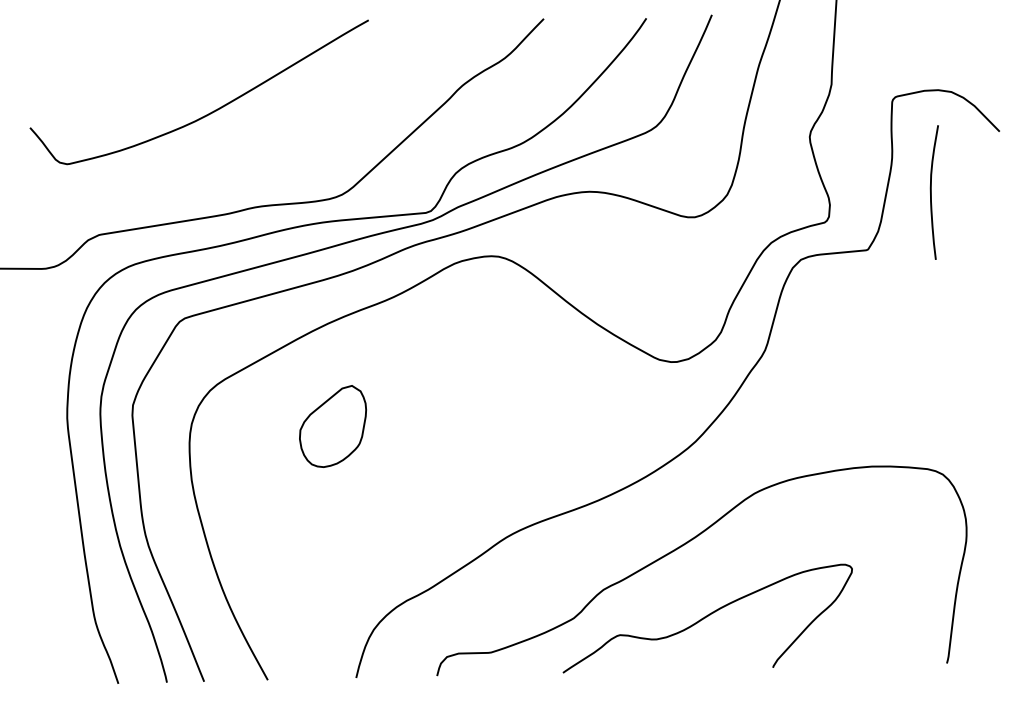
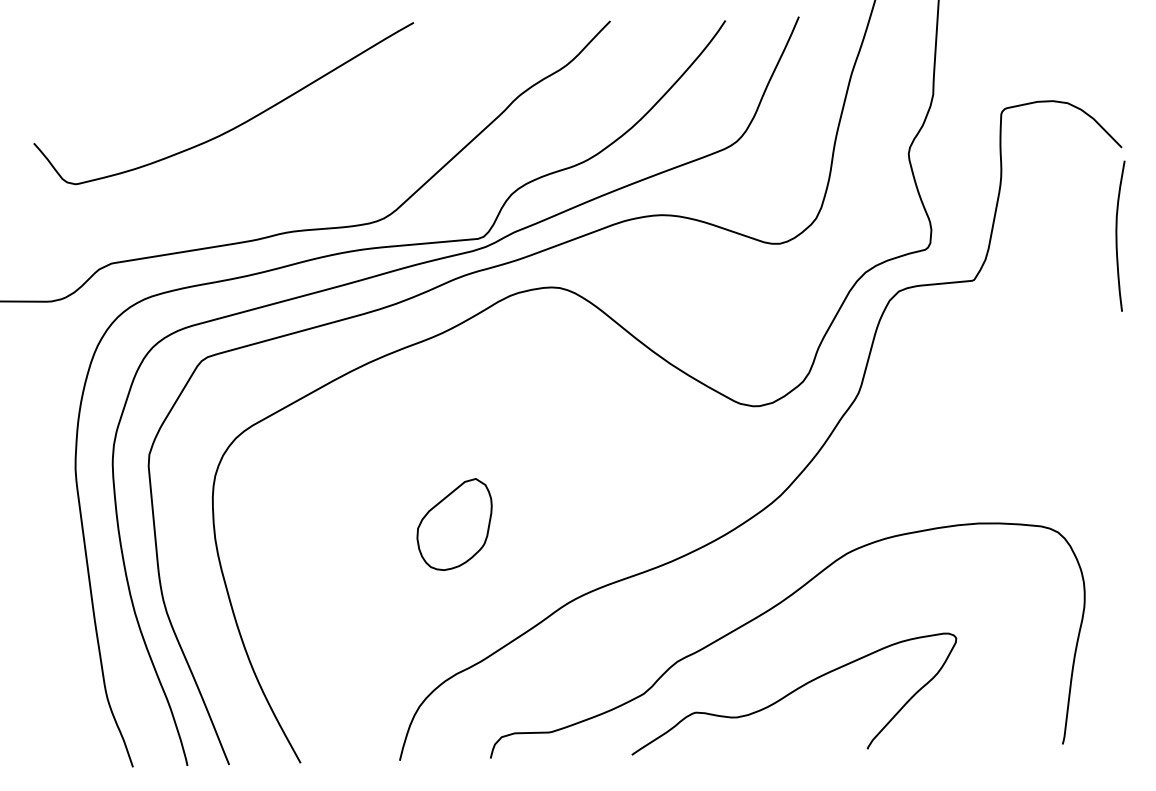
curve: (931, 192) -> (1117, 236), moved
part: (332, 426) -> (454, 524), moved

